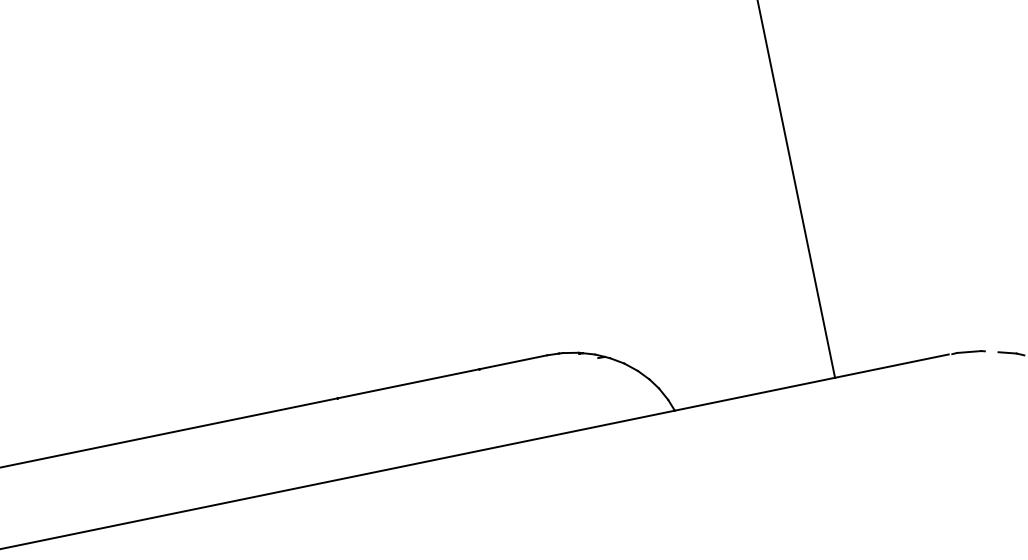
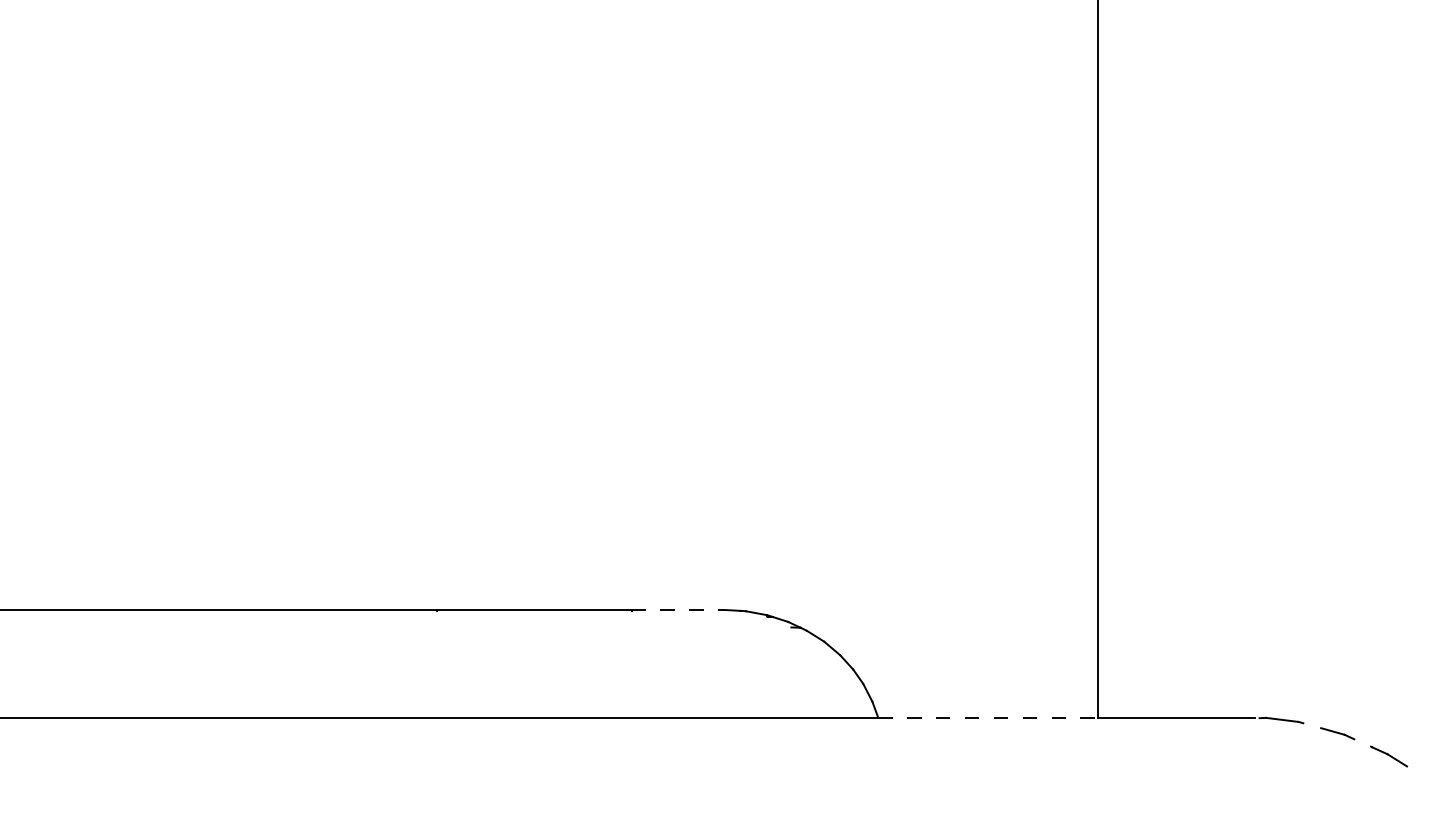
line: (513, 361) -> (678, 609), solid -> dashed
line: (755, 394) -> (988, 717), solid -> dashed

